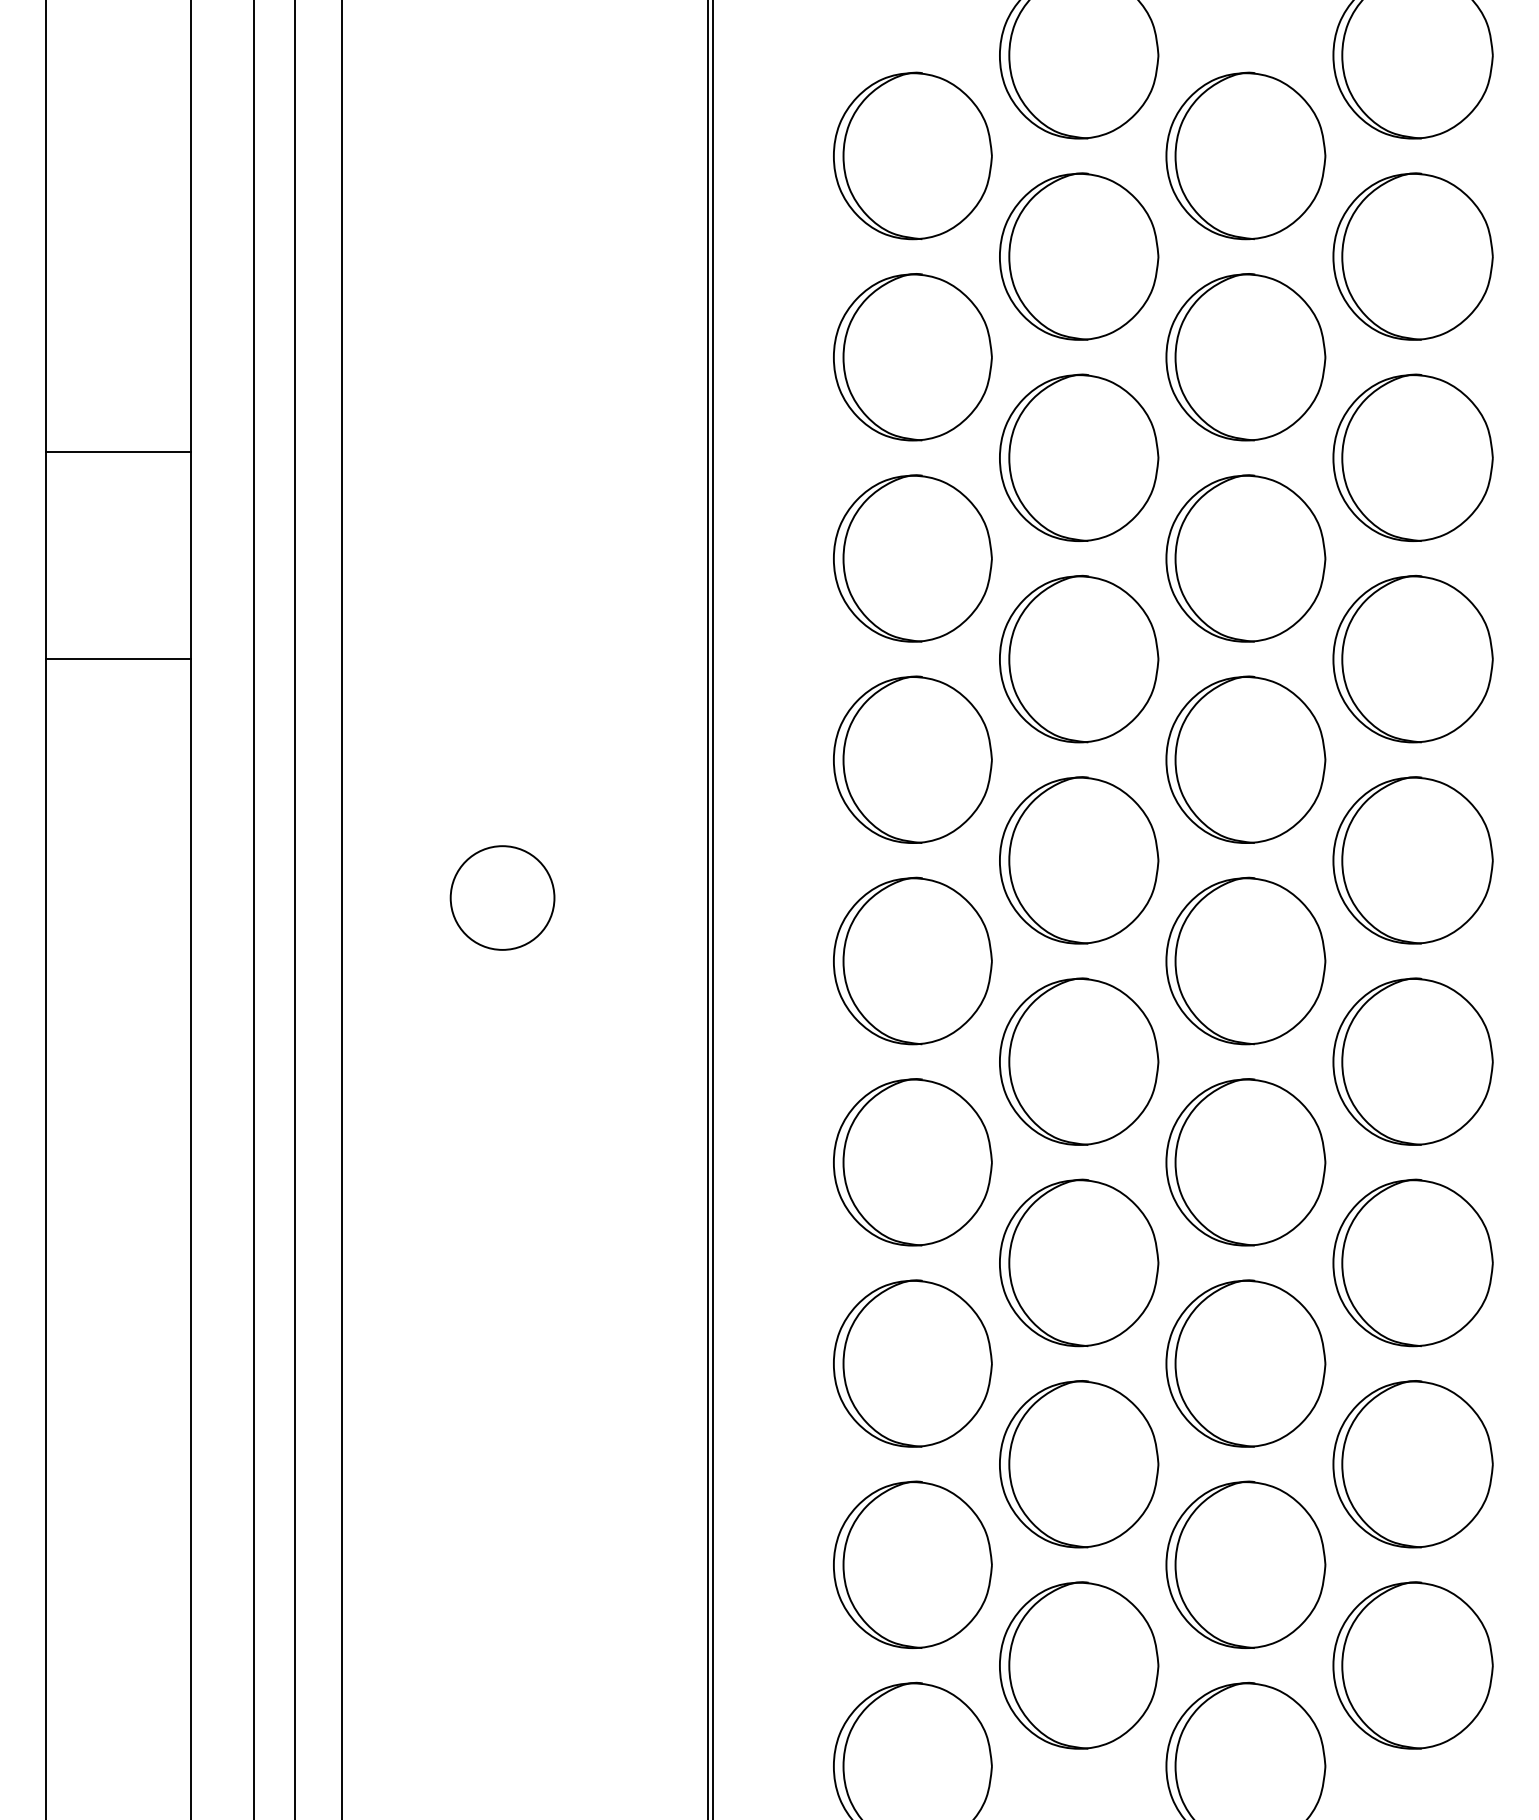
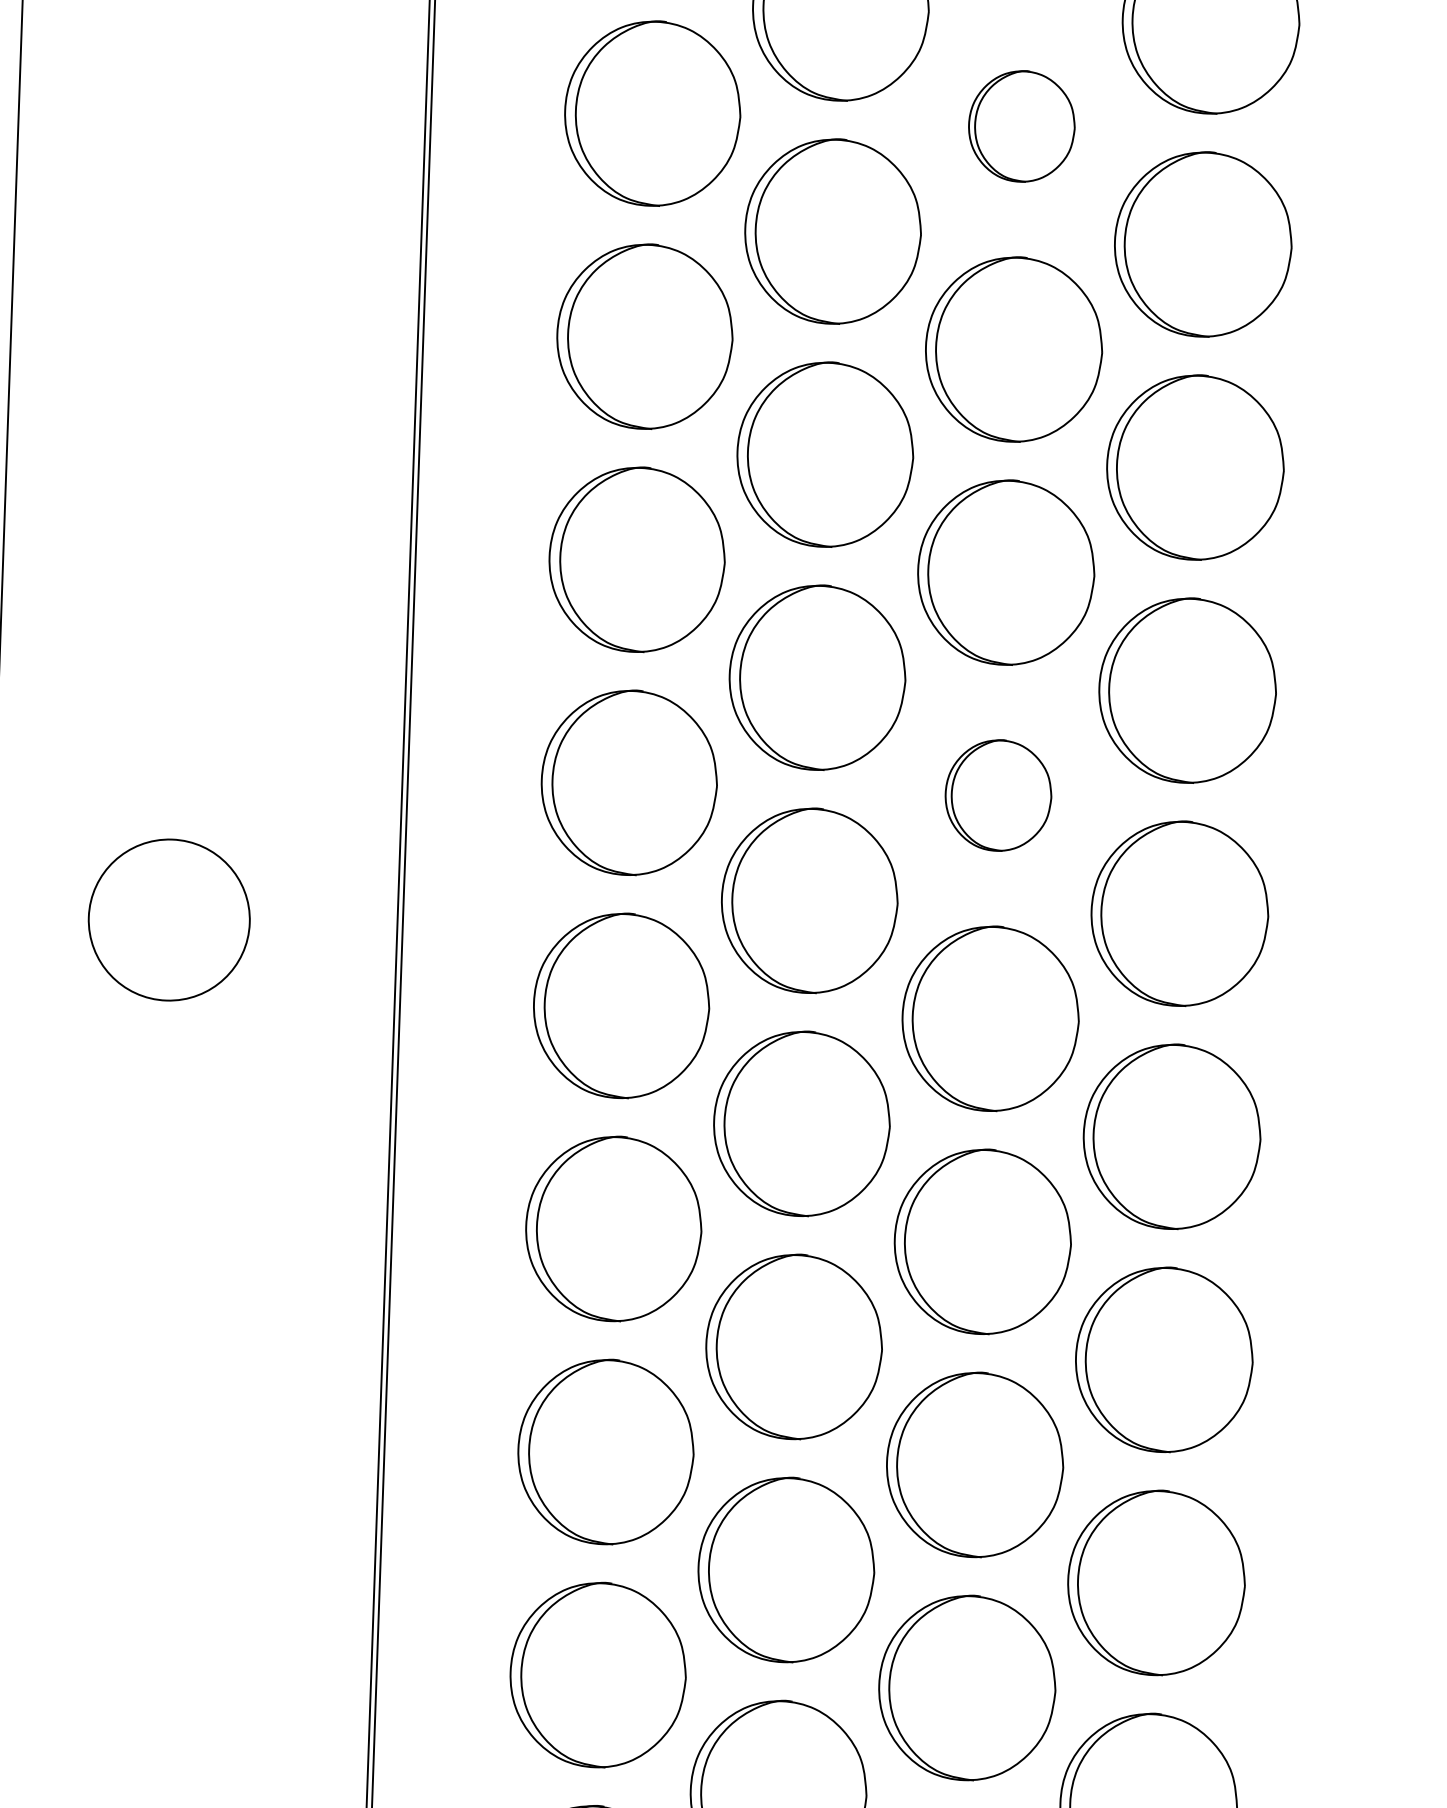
part: (1245, 155) -> (1021, 125), size x0.6
part: (1245, 759) -> (998, 795), size x0.6
circle: (502, 897) -> (169, 919), size x1.4

